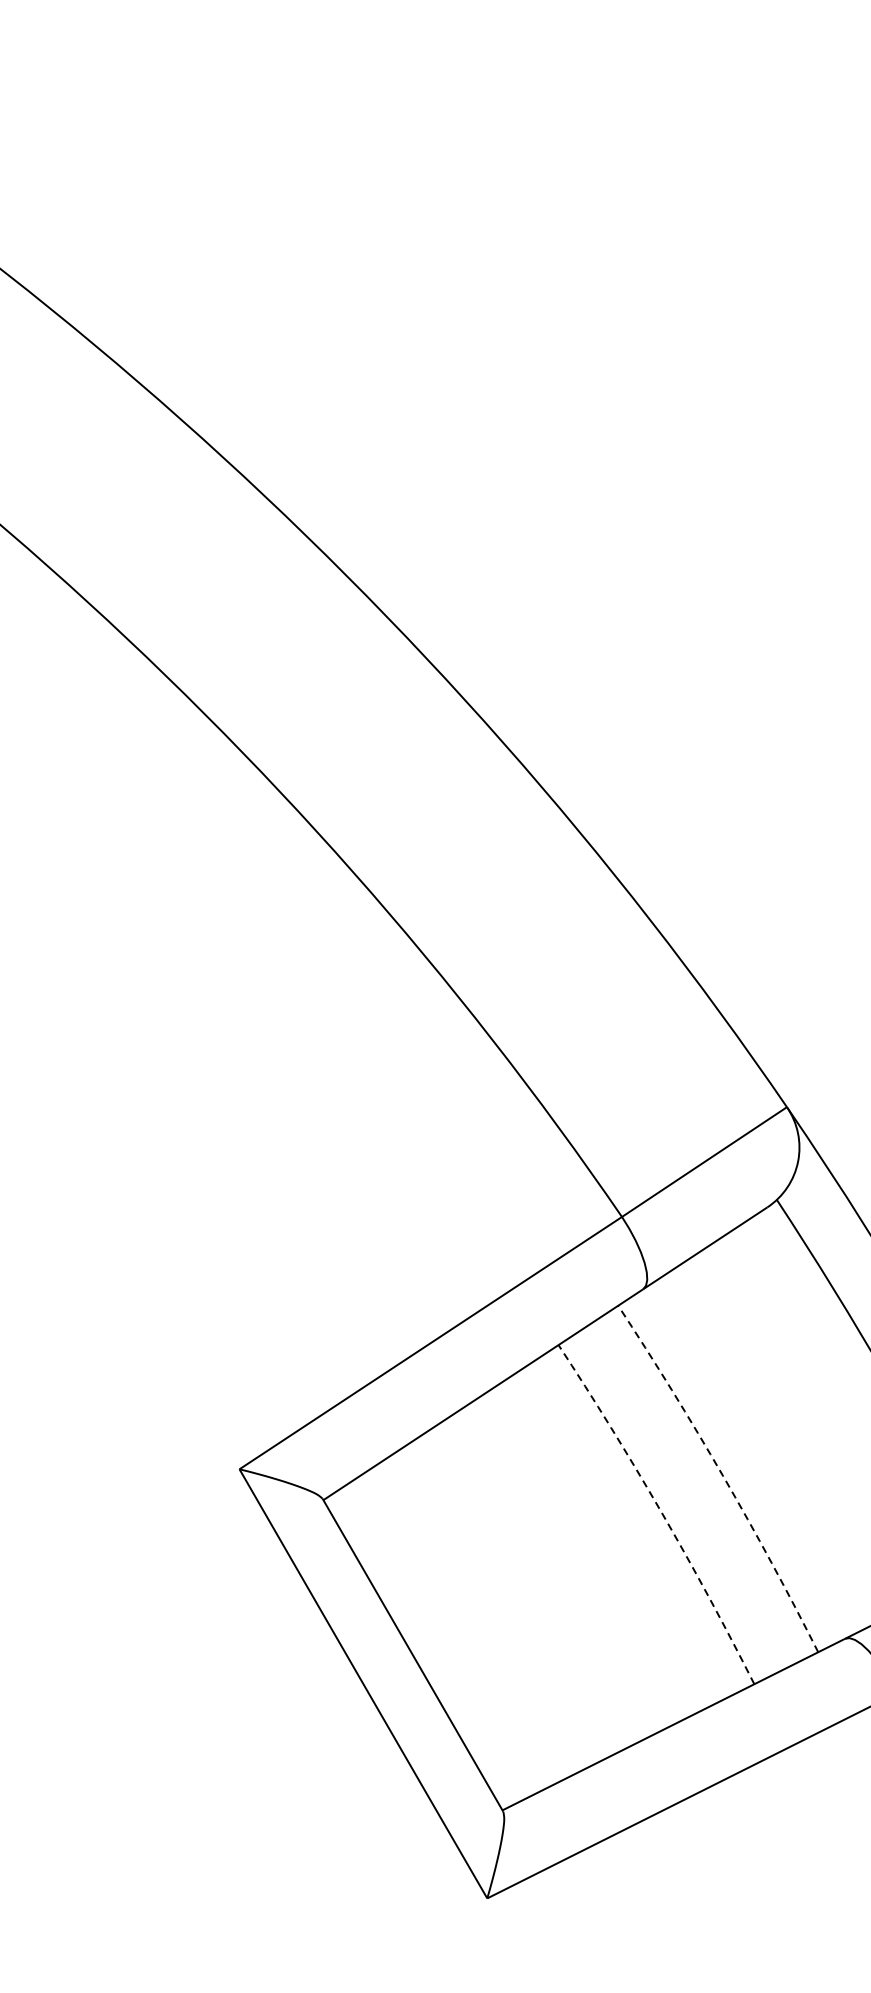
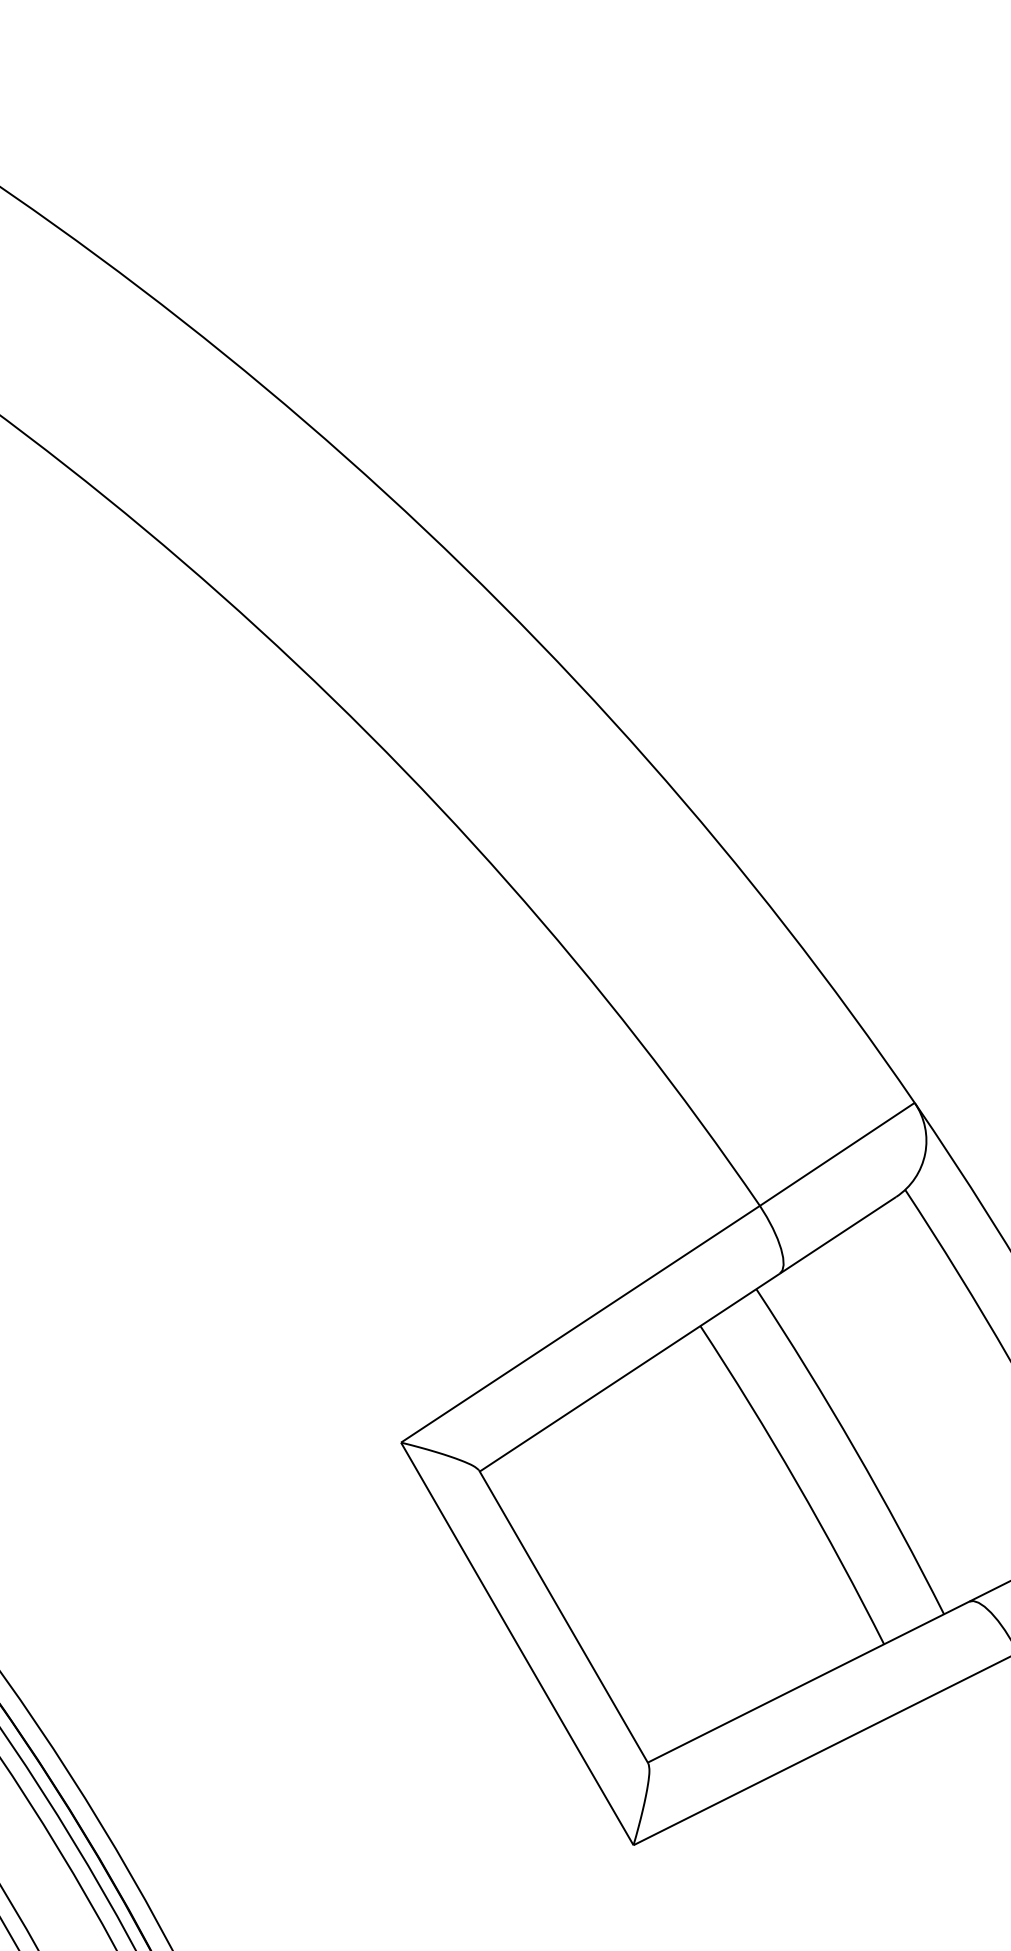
arc: (722, 1476) -> (854, 1449), dashed -> solid
arc: (660, 1511) -> (796, 1482), dashed -> solid

